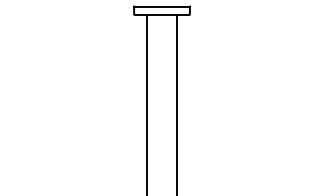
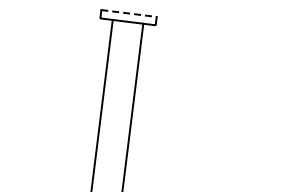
line: (161, 6) -> (128, 13), solid -> dashed

